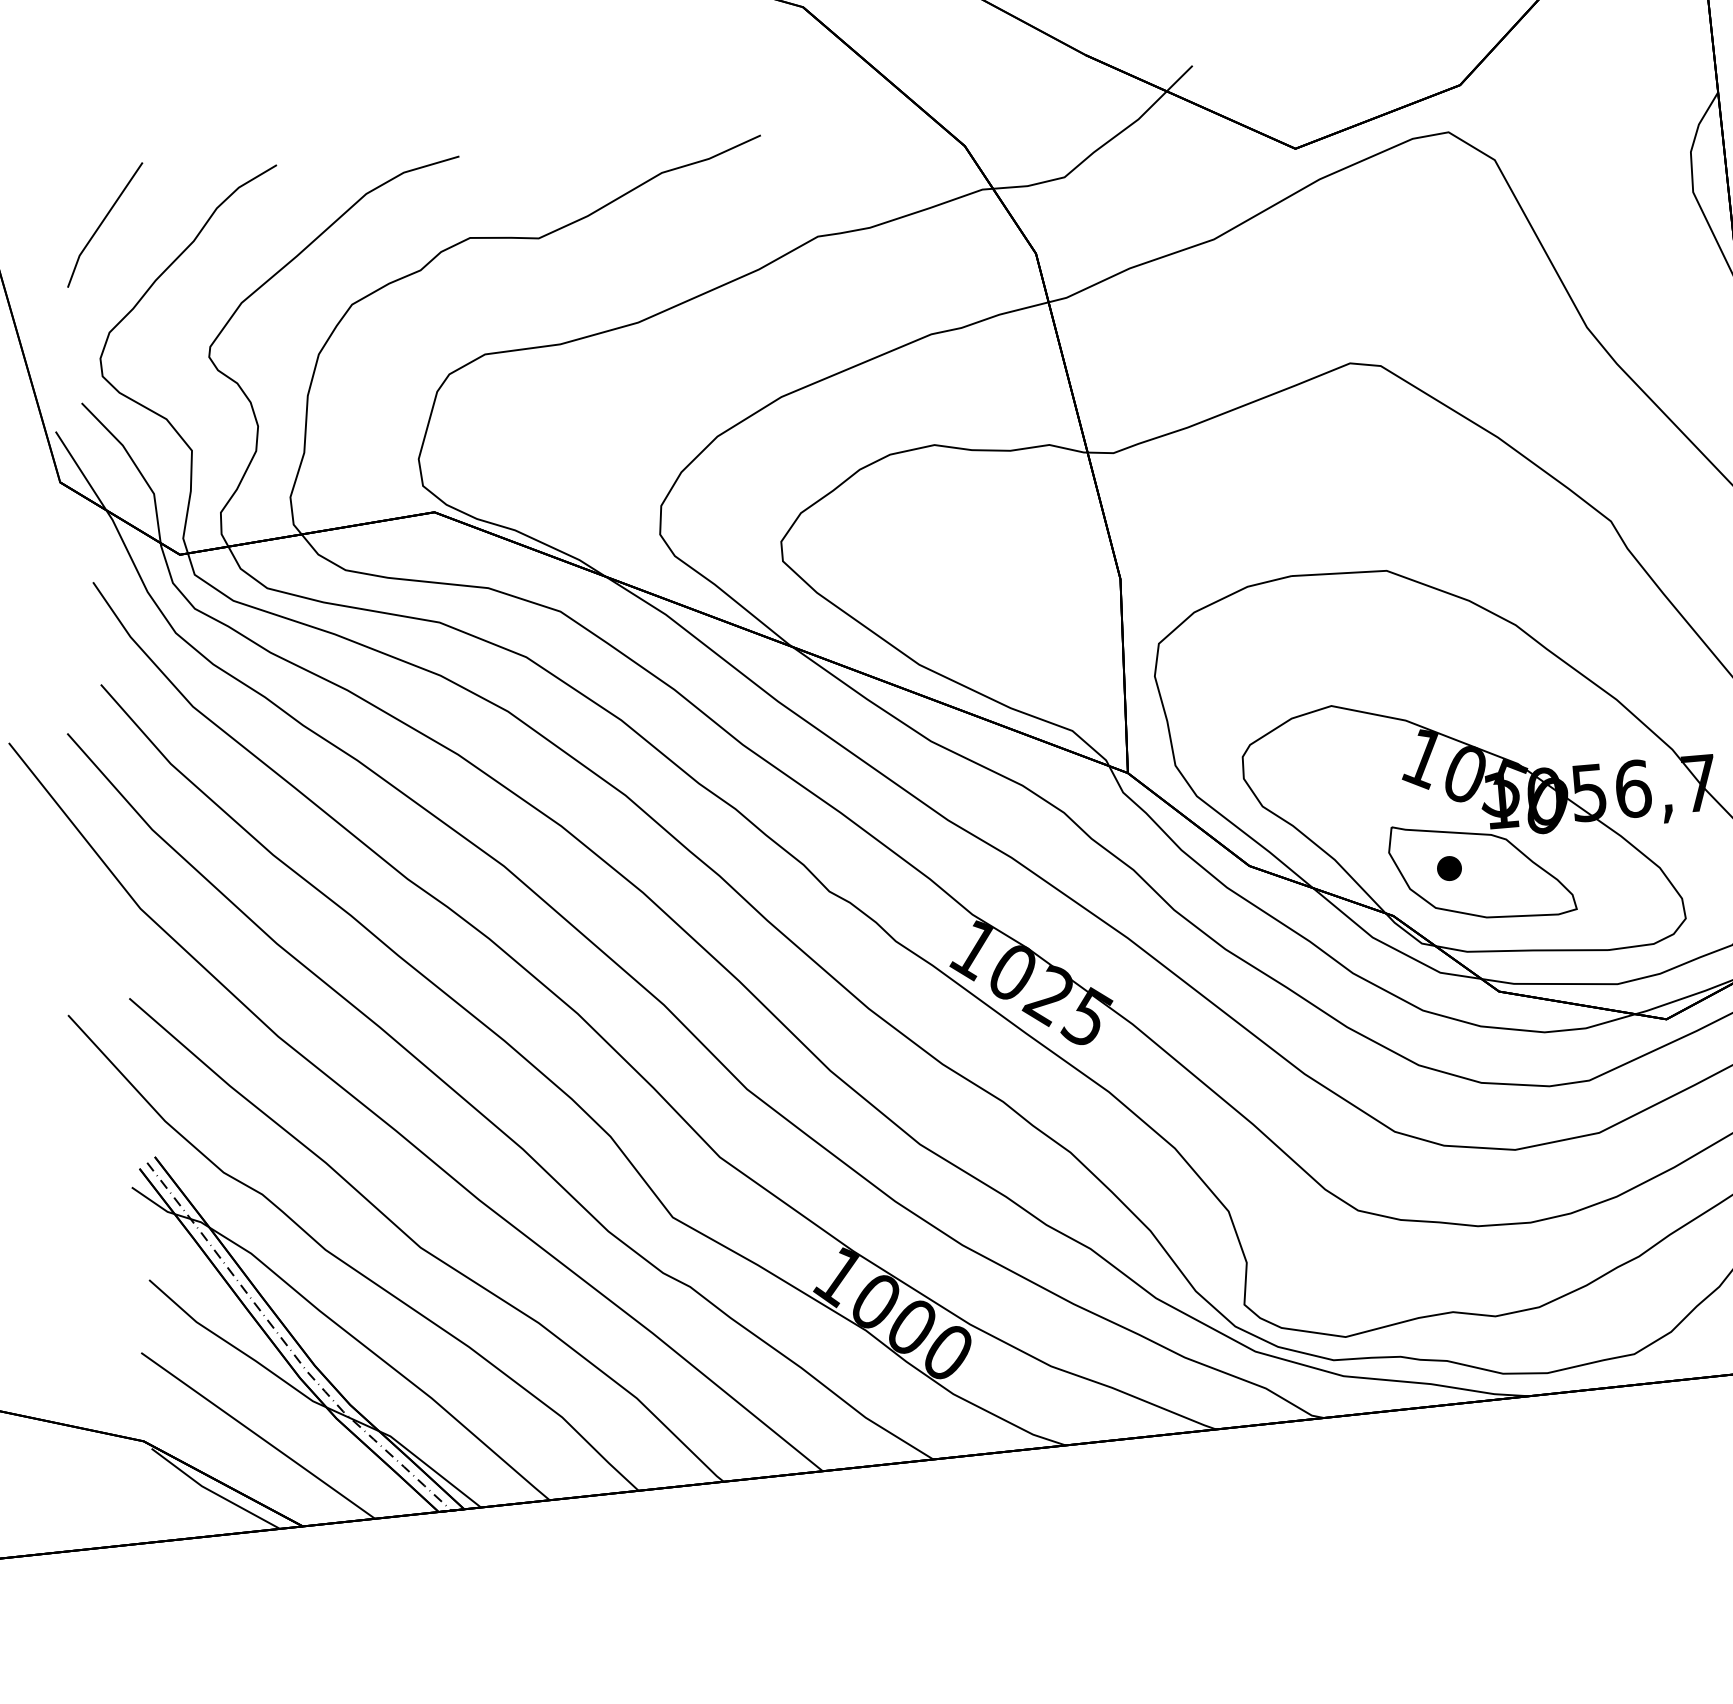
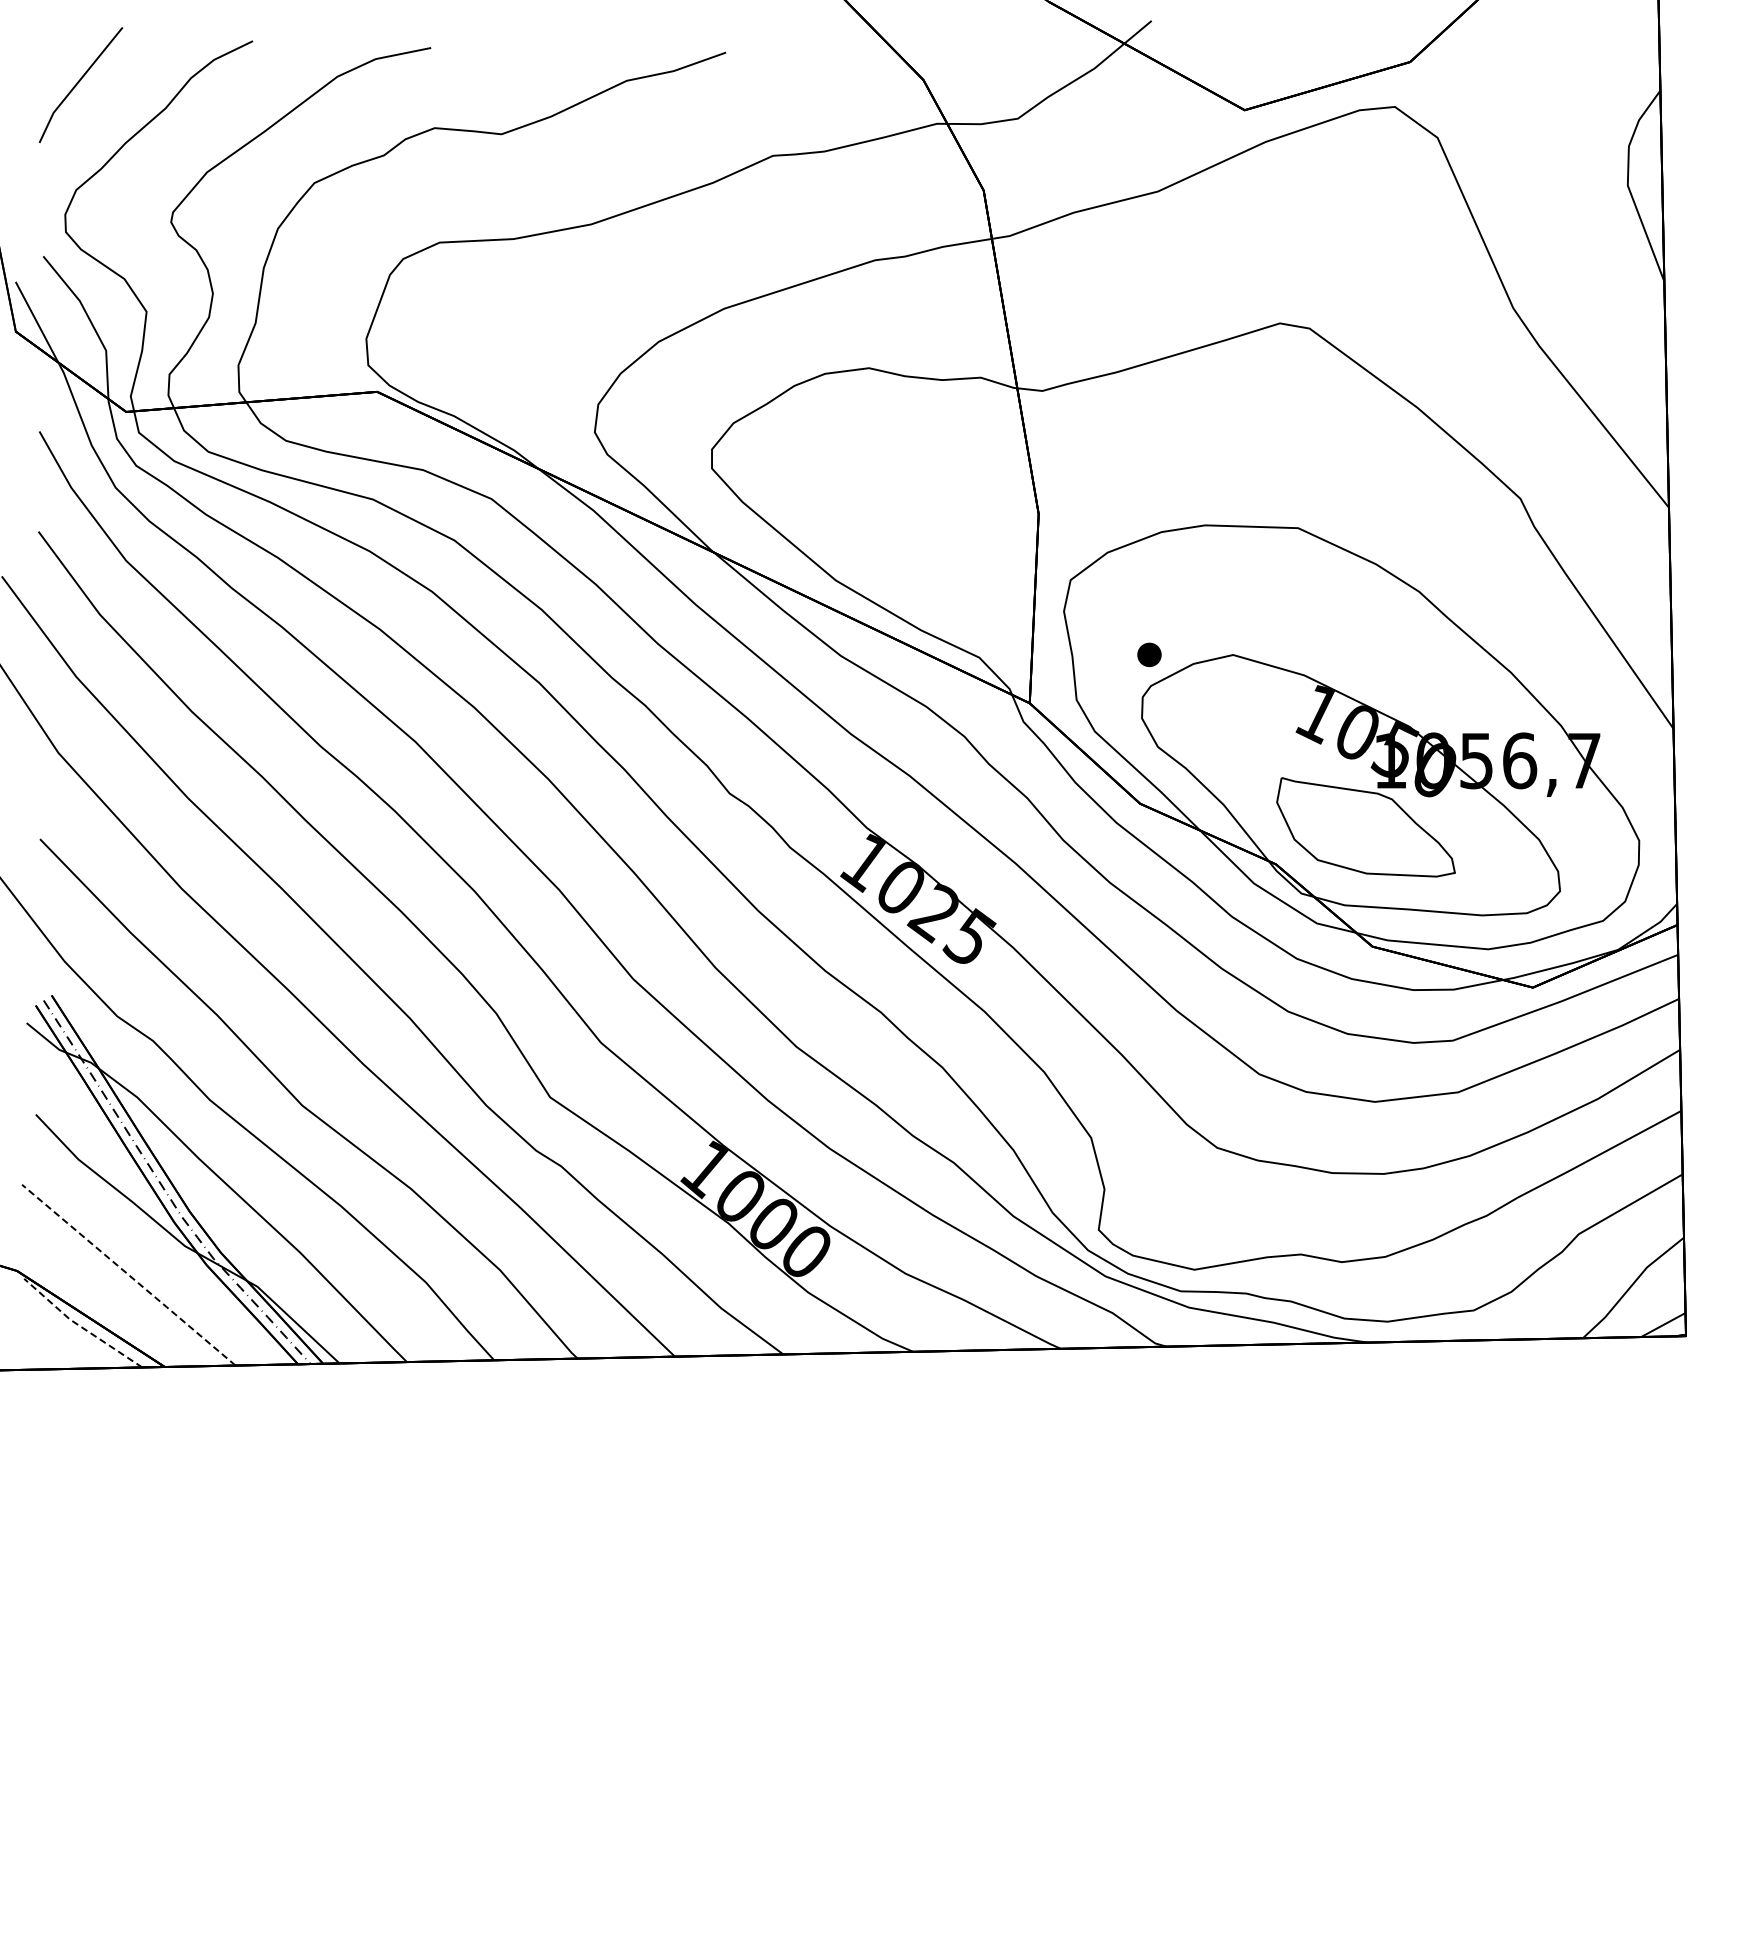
part: (1449, 868) -> (1149, 654), moved
line: (258, 1436) -> (129, 1275), solid -> dashed
line: (212, 1492) -> (79, 1326), solid -> dashed

